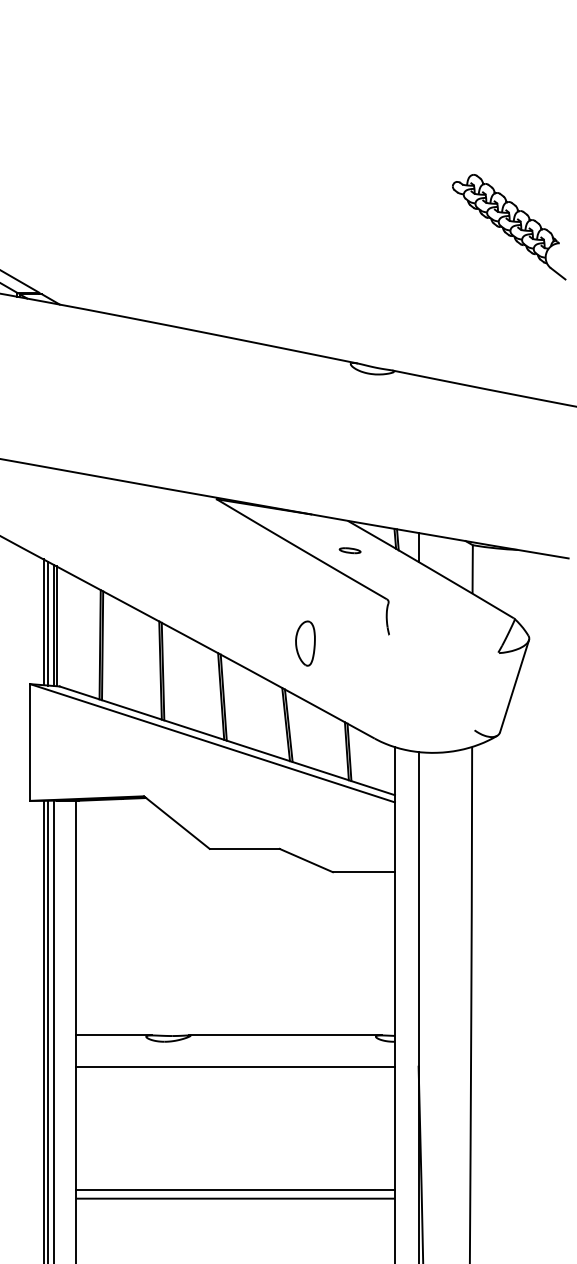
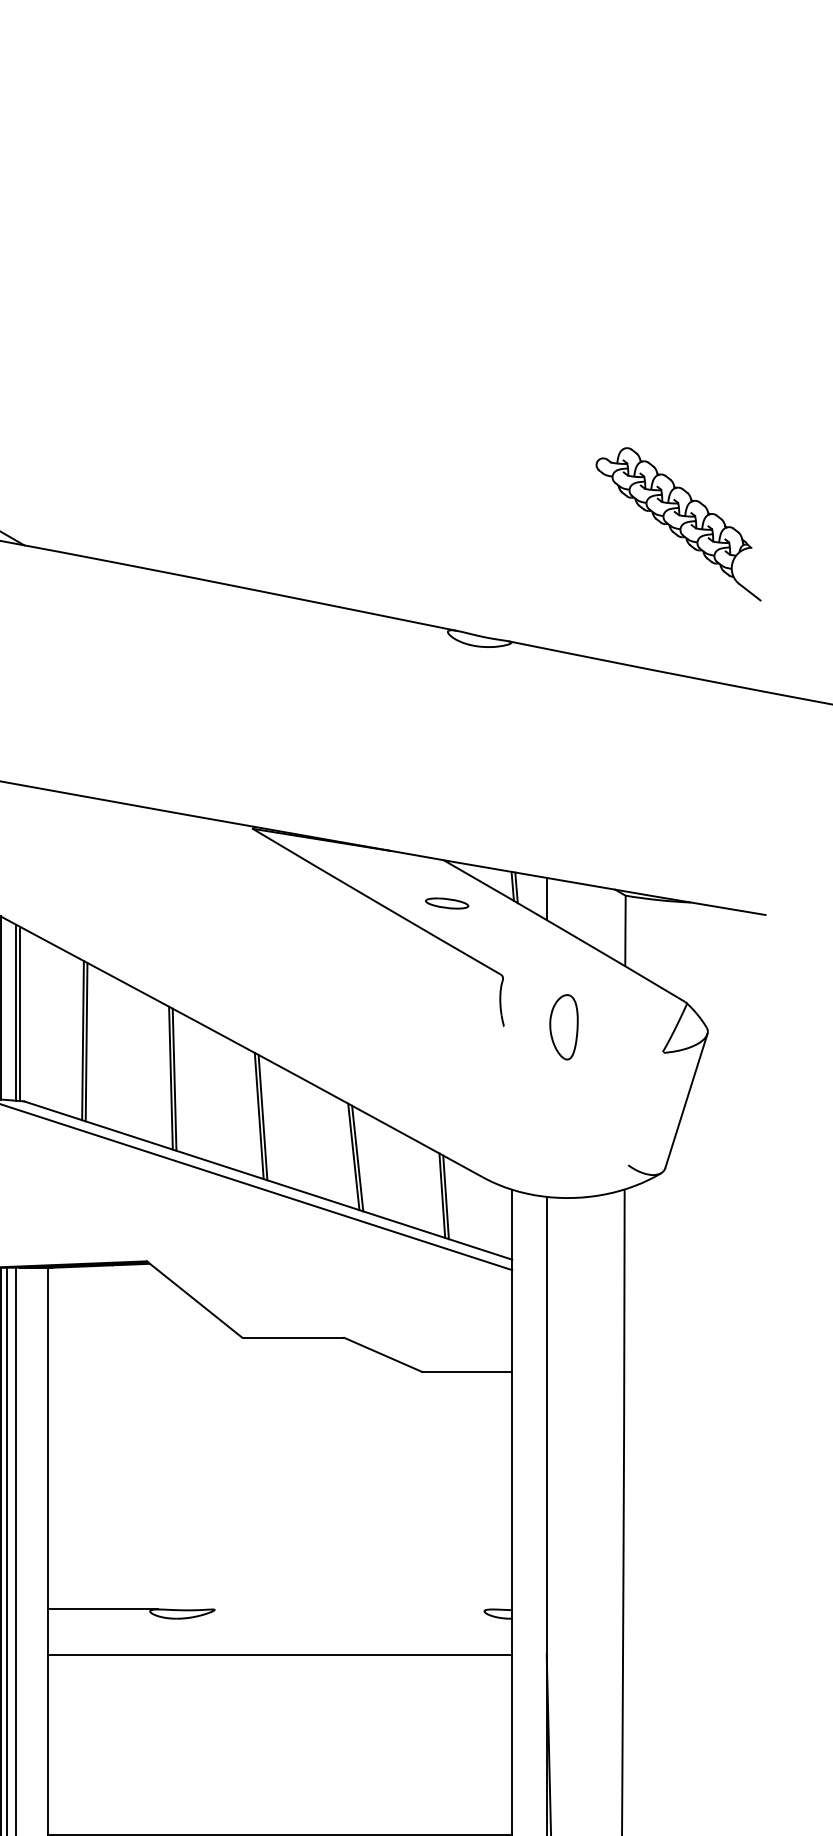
part: (509, 227) -> (679, 524), moved
part: (349, 550) -> (446, 903), size x1.4
line: (47, 623) -> (6, 1009), removed
part: (305, 643) -> (564, 1027), moved
line: (285, 1035) -> (352, 1609), removed

